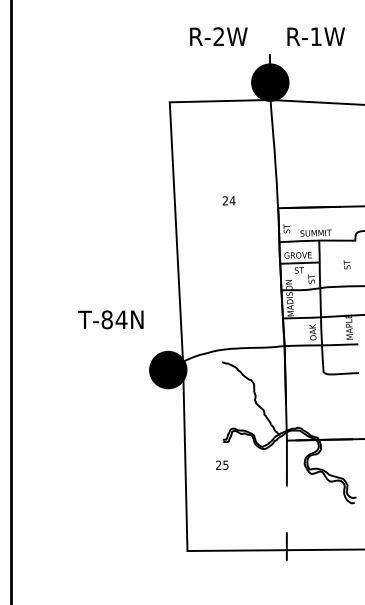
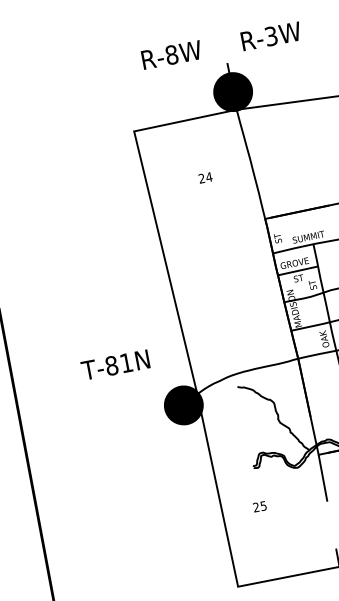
text: (218, 36) -> (171, 54), R-2W -> R-8W
text: (315, 36) -> (270, 36), R-1W -> R-3W
text: (228, 200) -> (204, 177), moved
text: (121, 319) -> (126, 362), T-84N -> T-81N
text: (222, 464) -> (260, 505), moved

